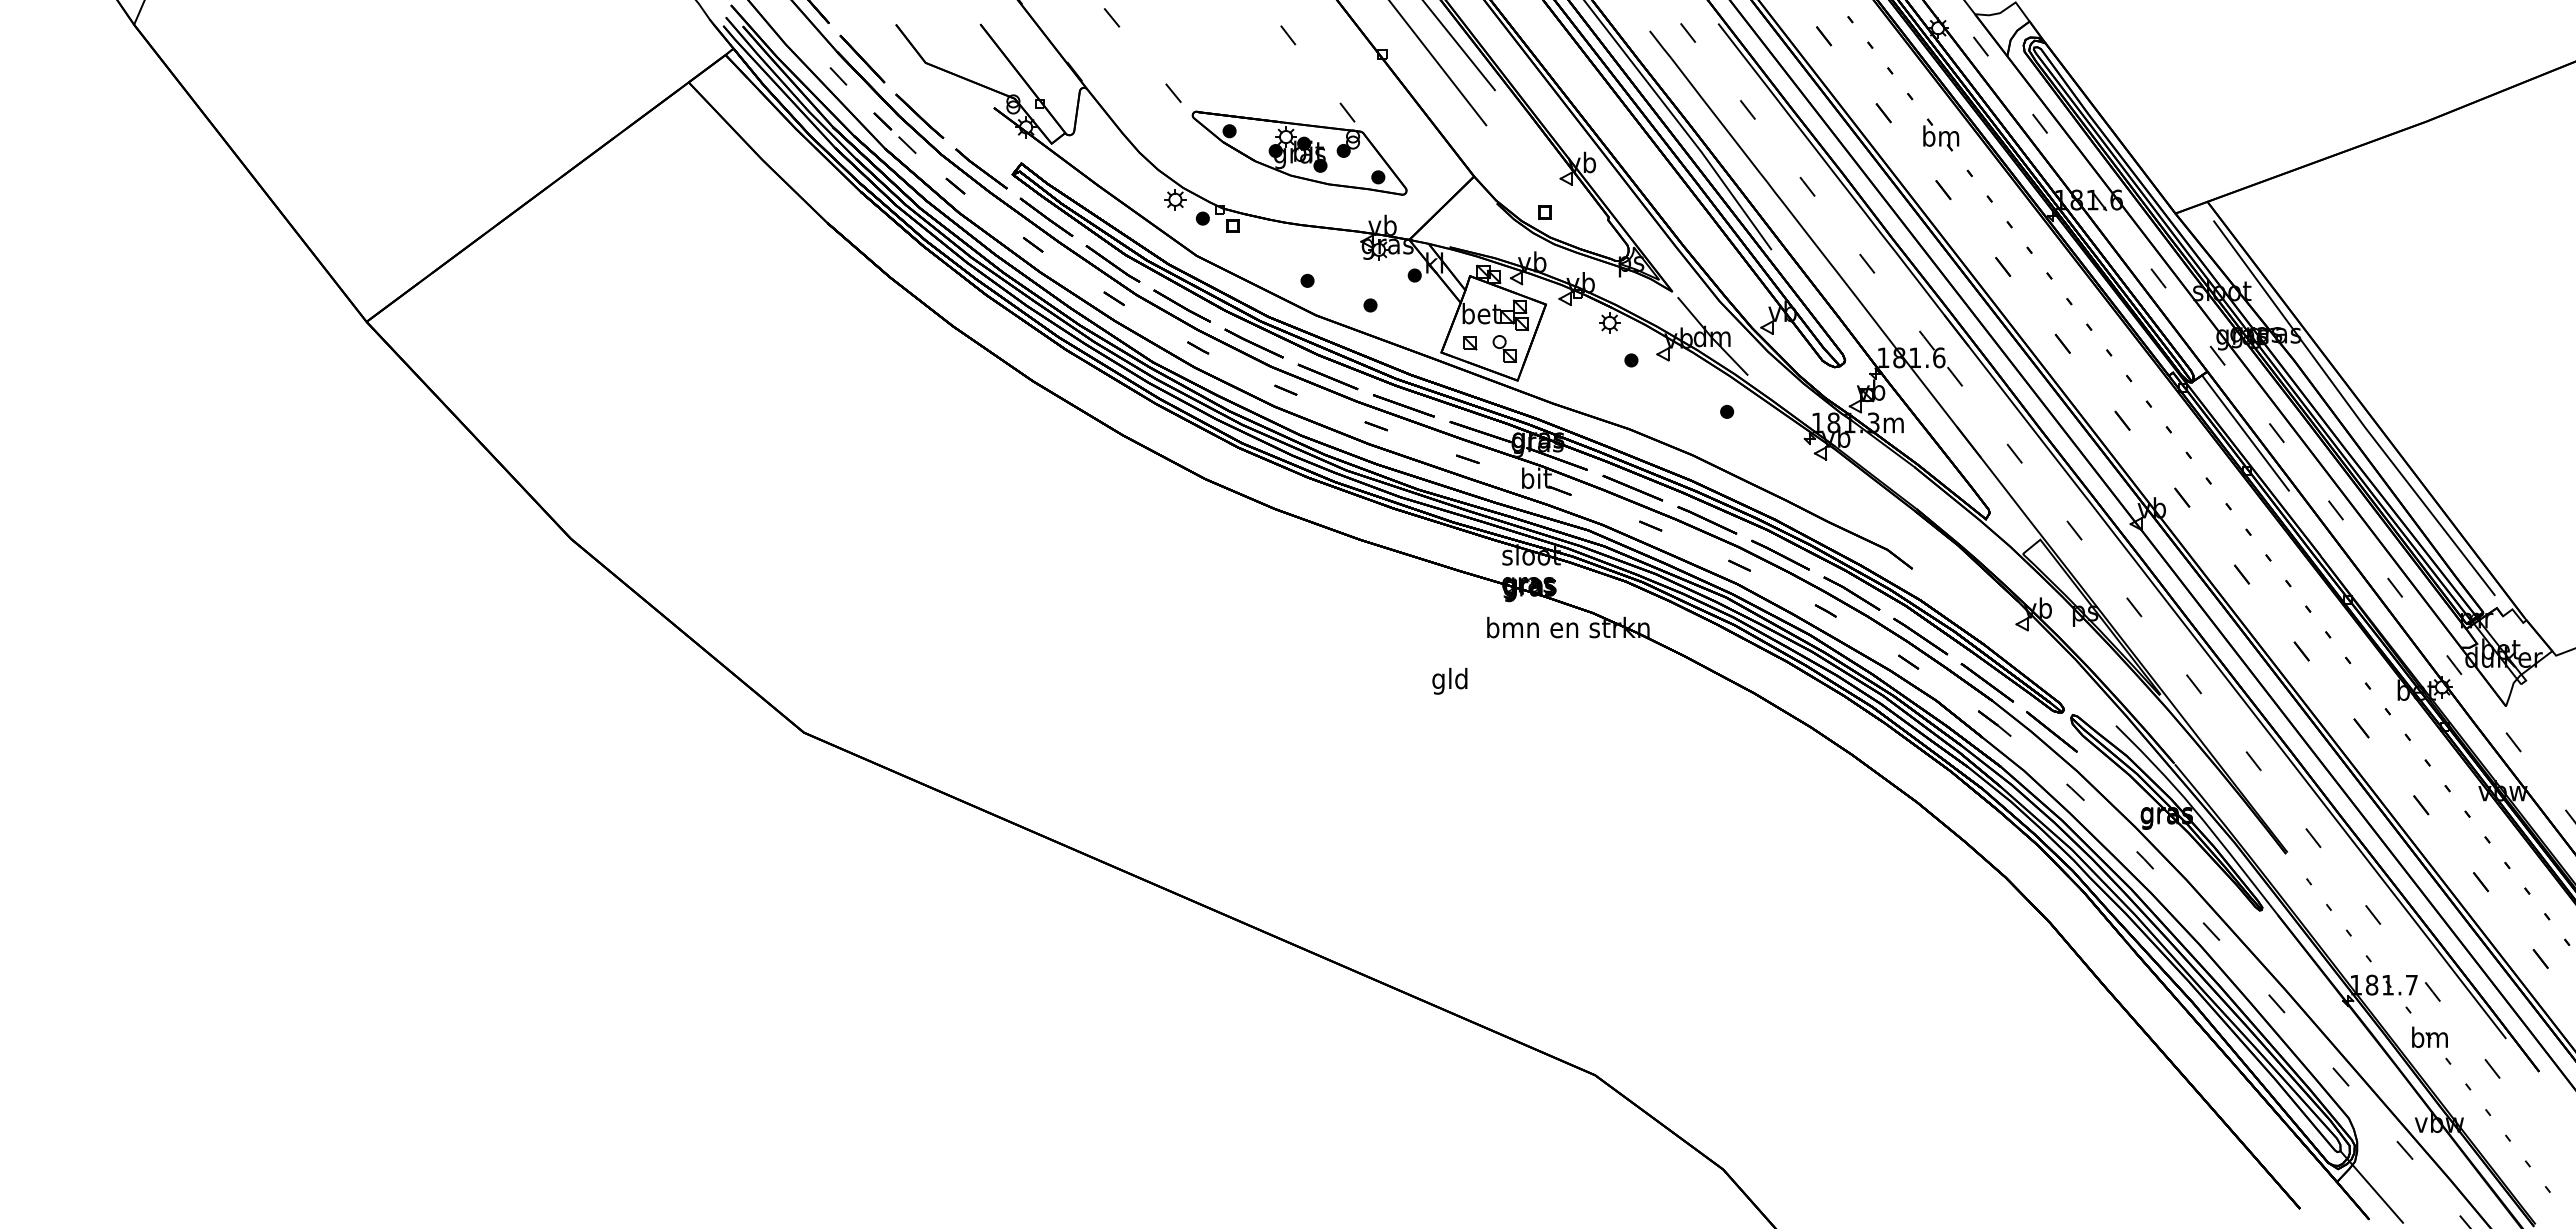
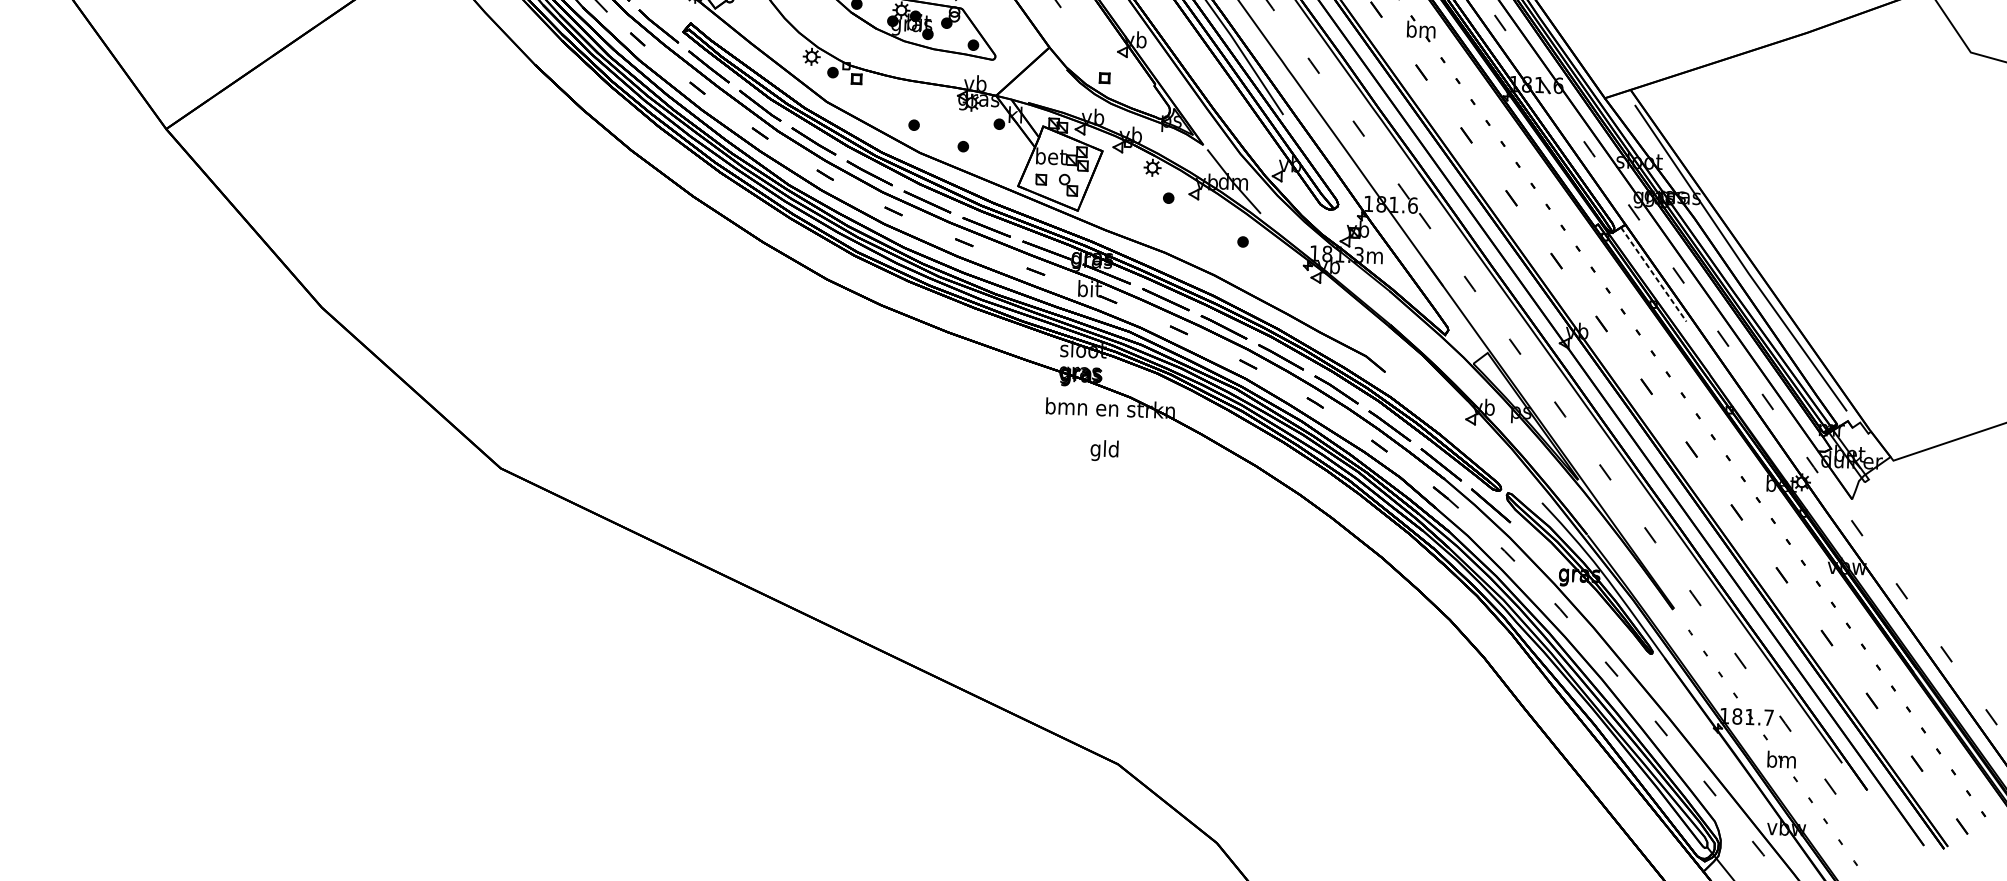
line: (2245, 433) -> (1653, 274), solid -> dashed
text: (1449, 681) -> (1104, 450), moved

